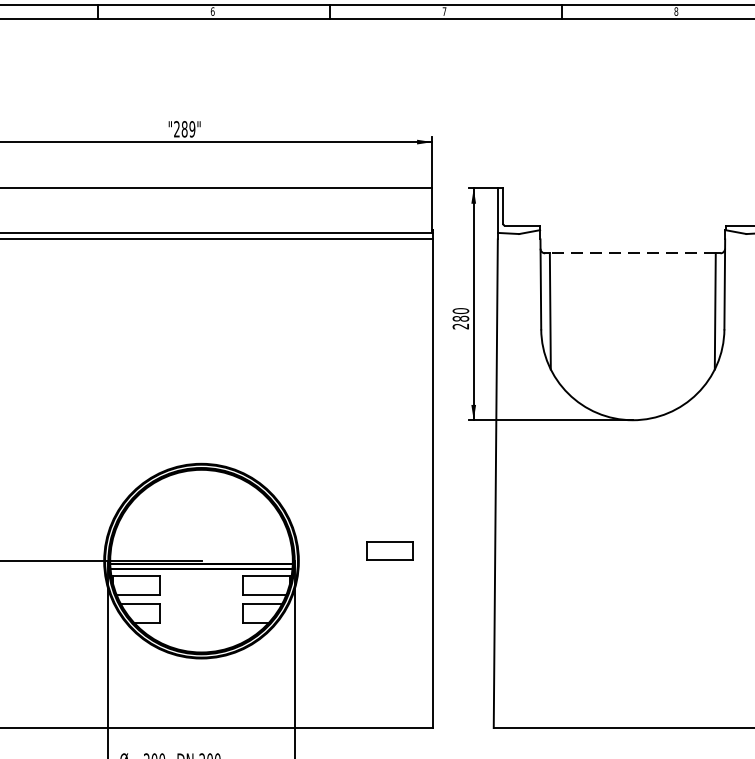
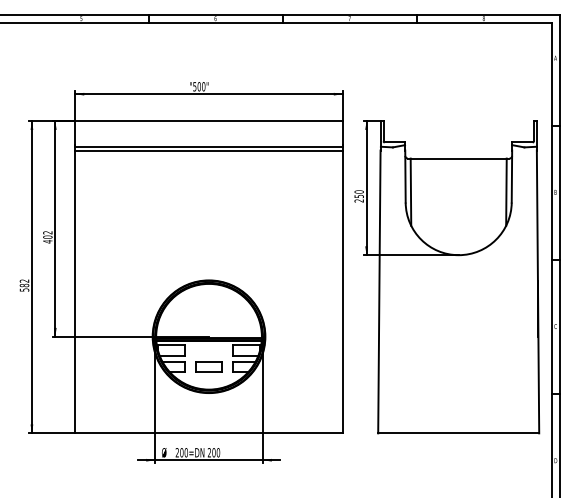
text: (185, 128) -> (199, 86), "289" -> "500"
line: (632, 253) -> (458, 158), dashed -> solid
text: (459, 318) -> (358, 196), 280 -> 250
part: (388, 550) -> (208, 366), moved

